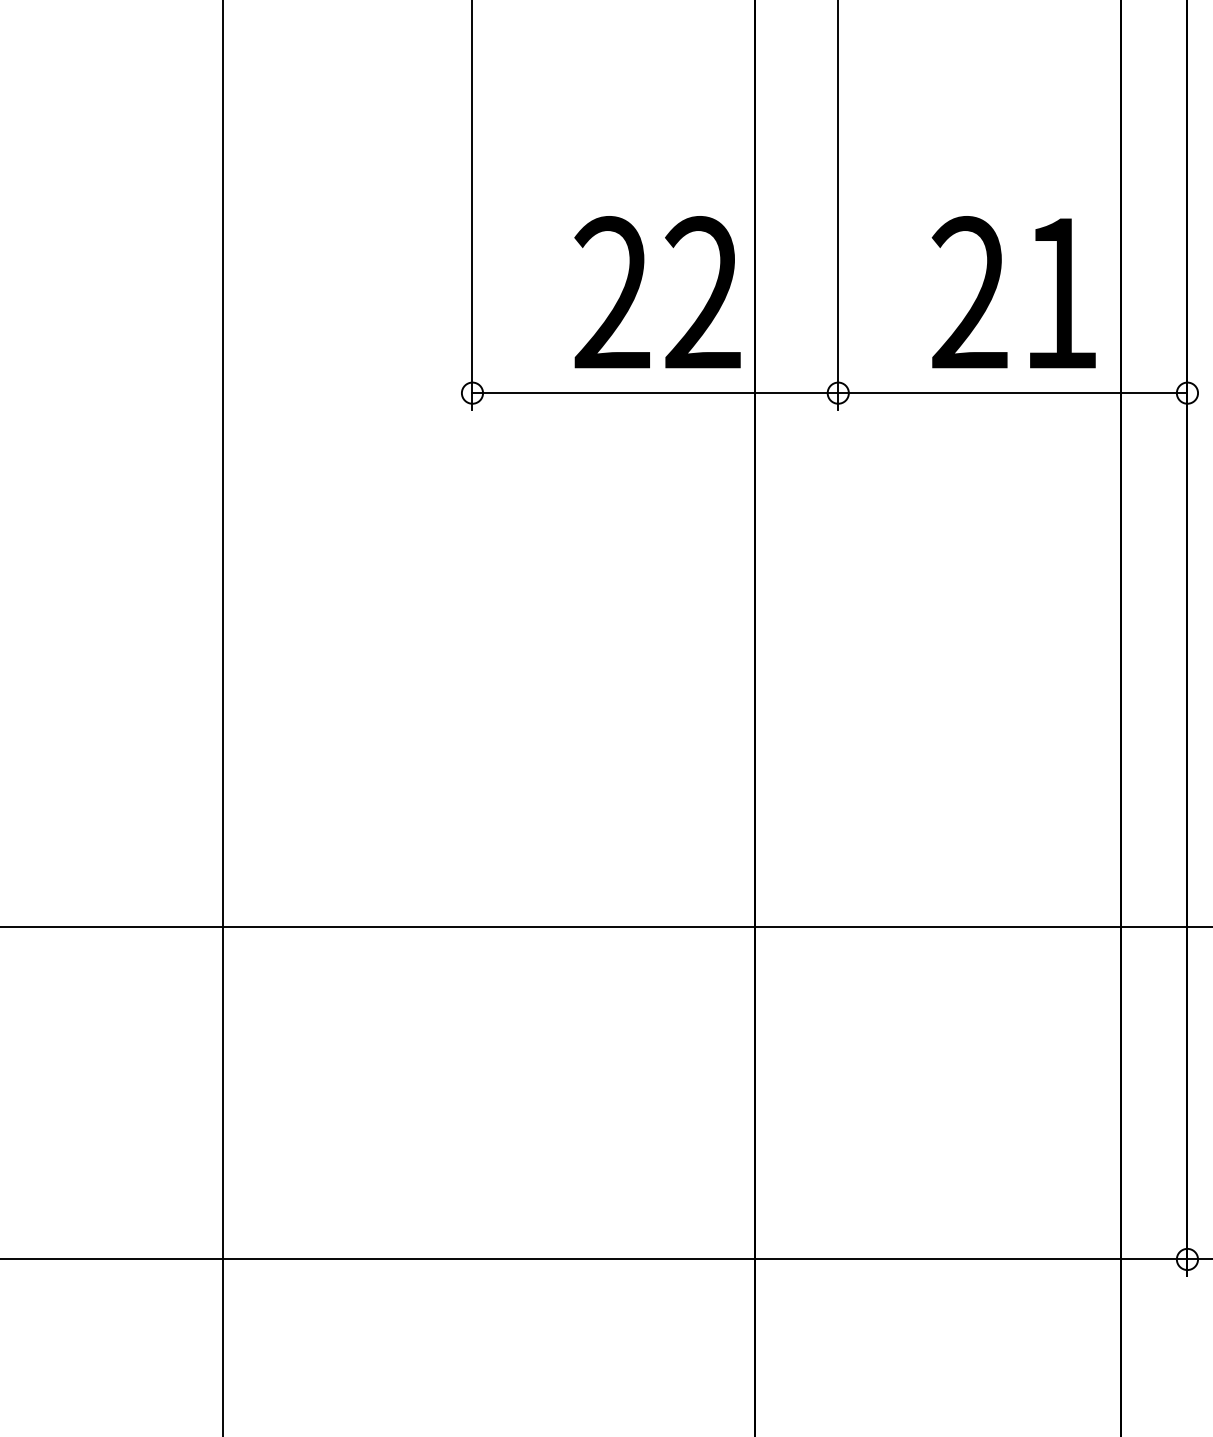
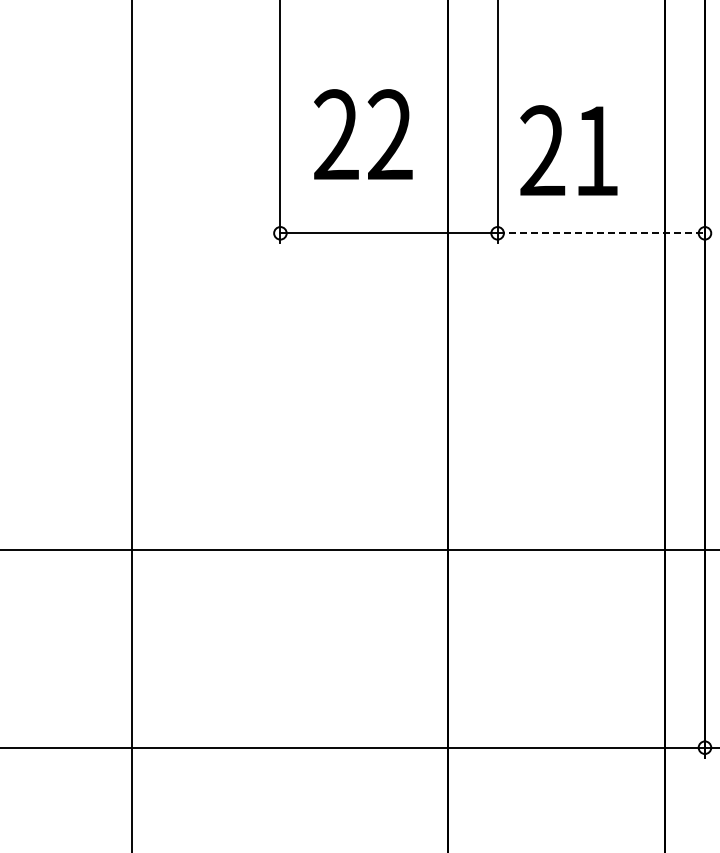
text: (657, 292) -> (363, 134), moved
text: (1013, 292) -> (568, 150), moved
line: (1013, 393) -> (601, 233), solid -> dashed

